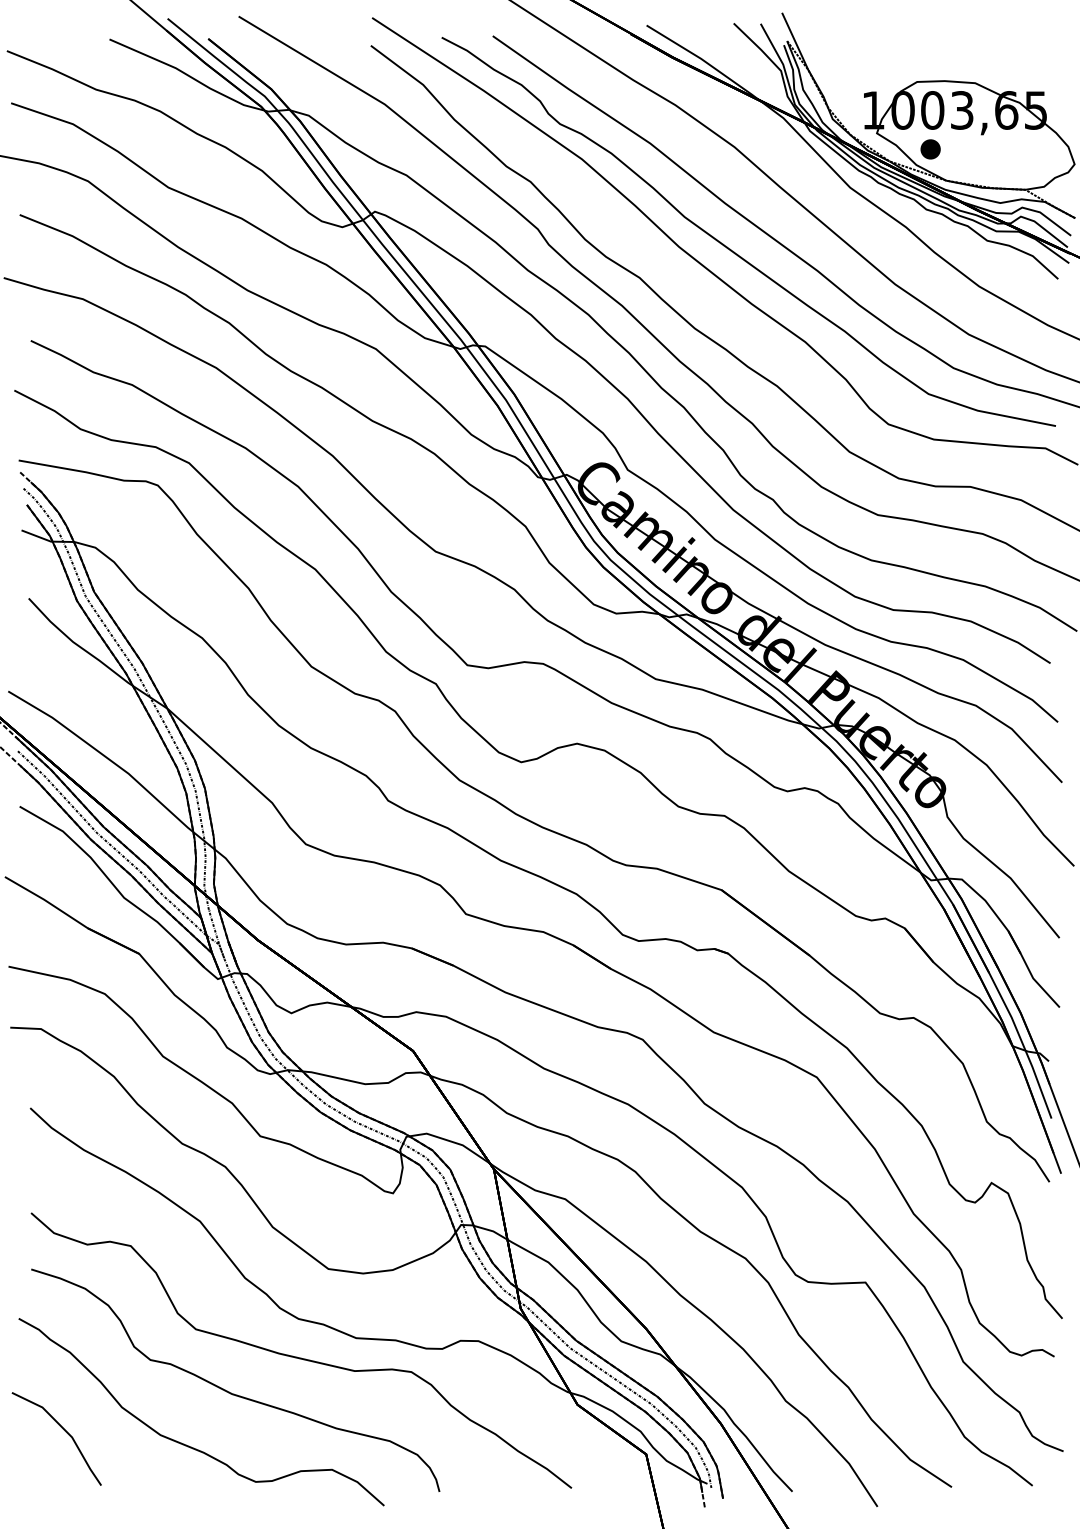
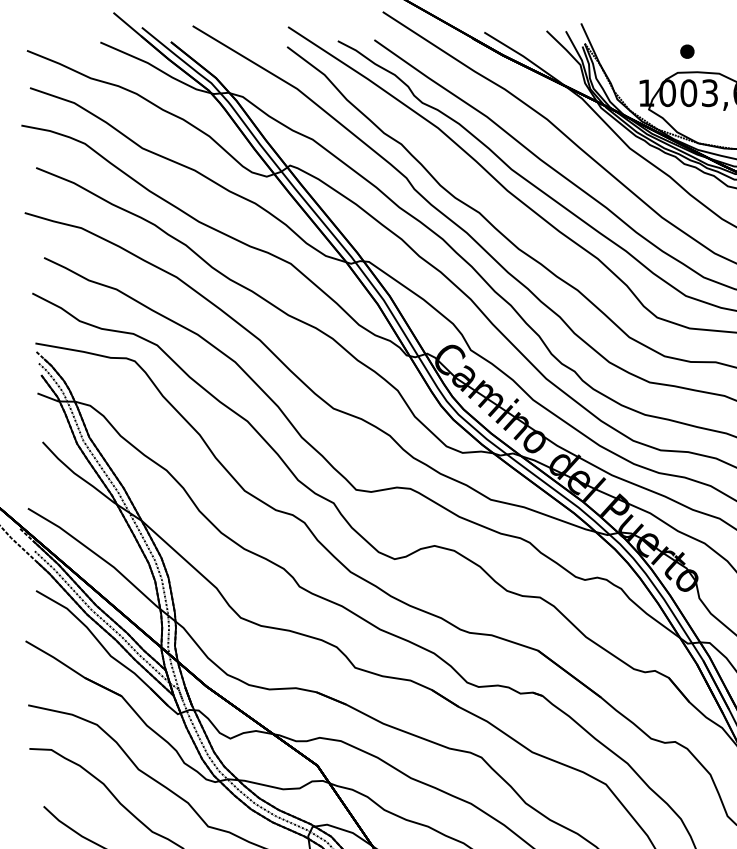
part: (930, 149) -> (687, 51), moved

